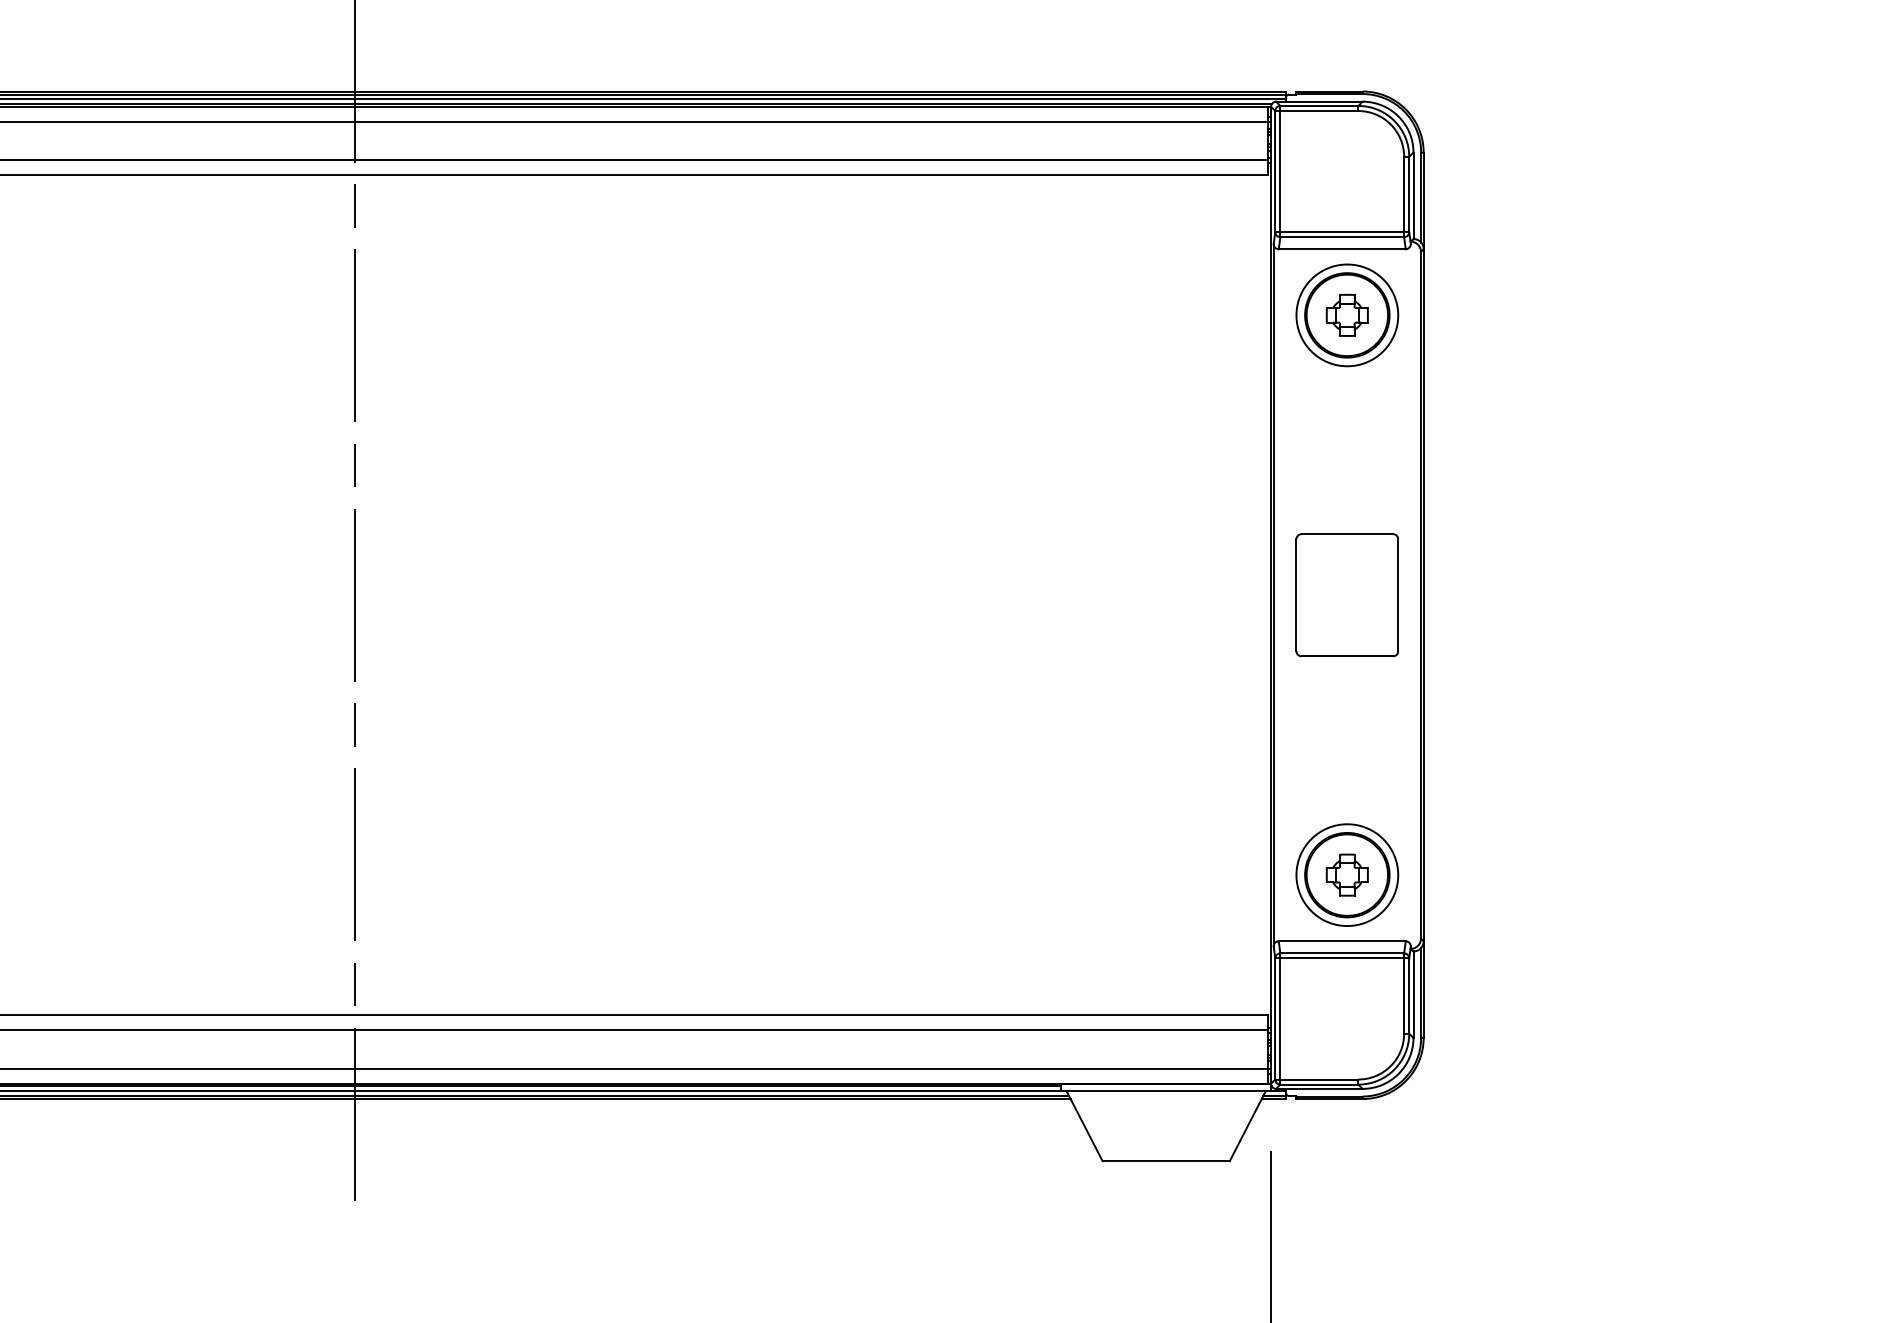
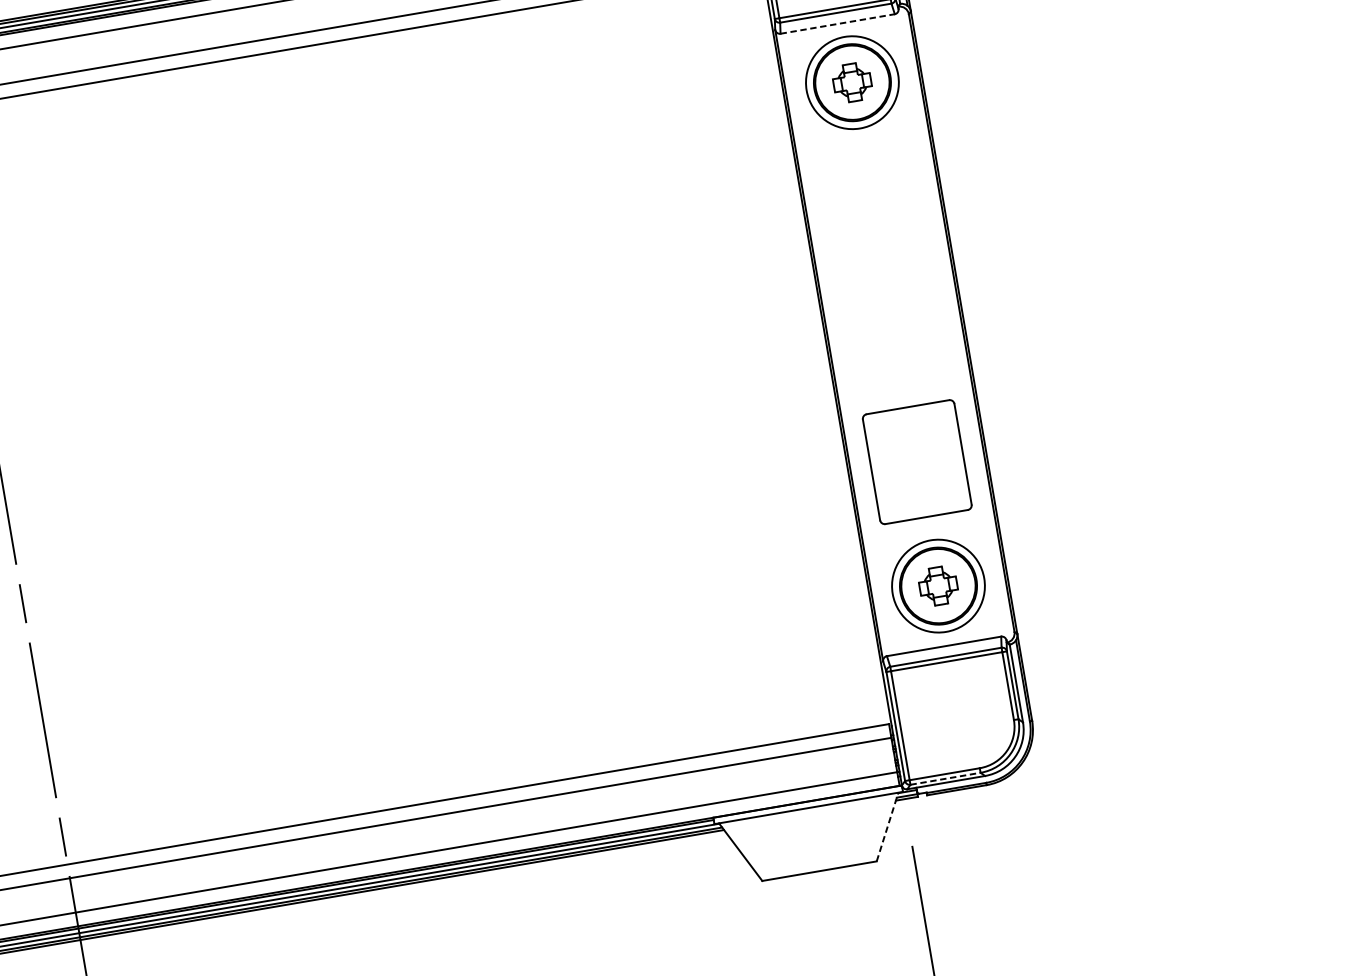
line: (1342, 249) -> (837, 24), solid -> dashed
part: (1347, 595) -> (917, 462), moved
line: (1319, 1084) -> (945, 778), solid -> dashed
line: (1248, 1125) -> (888, 826), solid -> dashed

